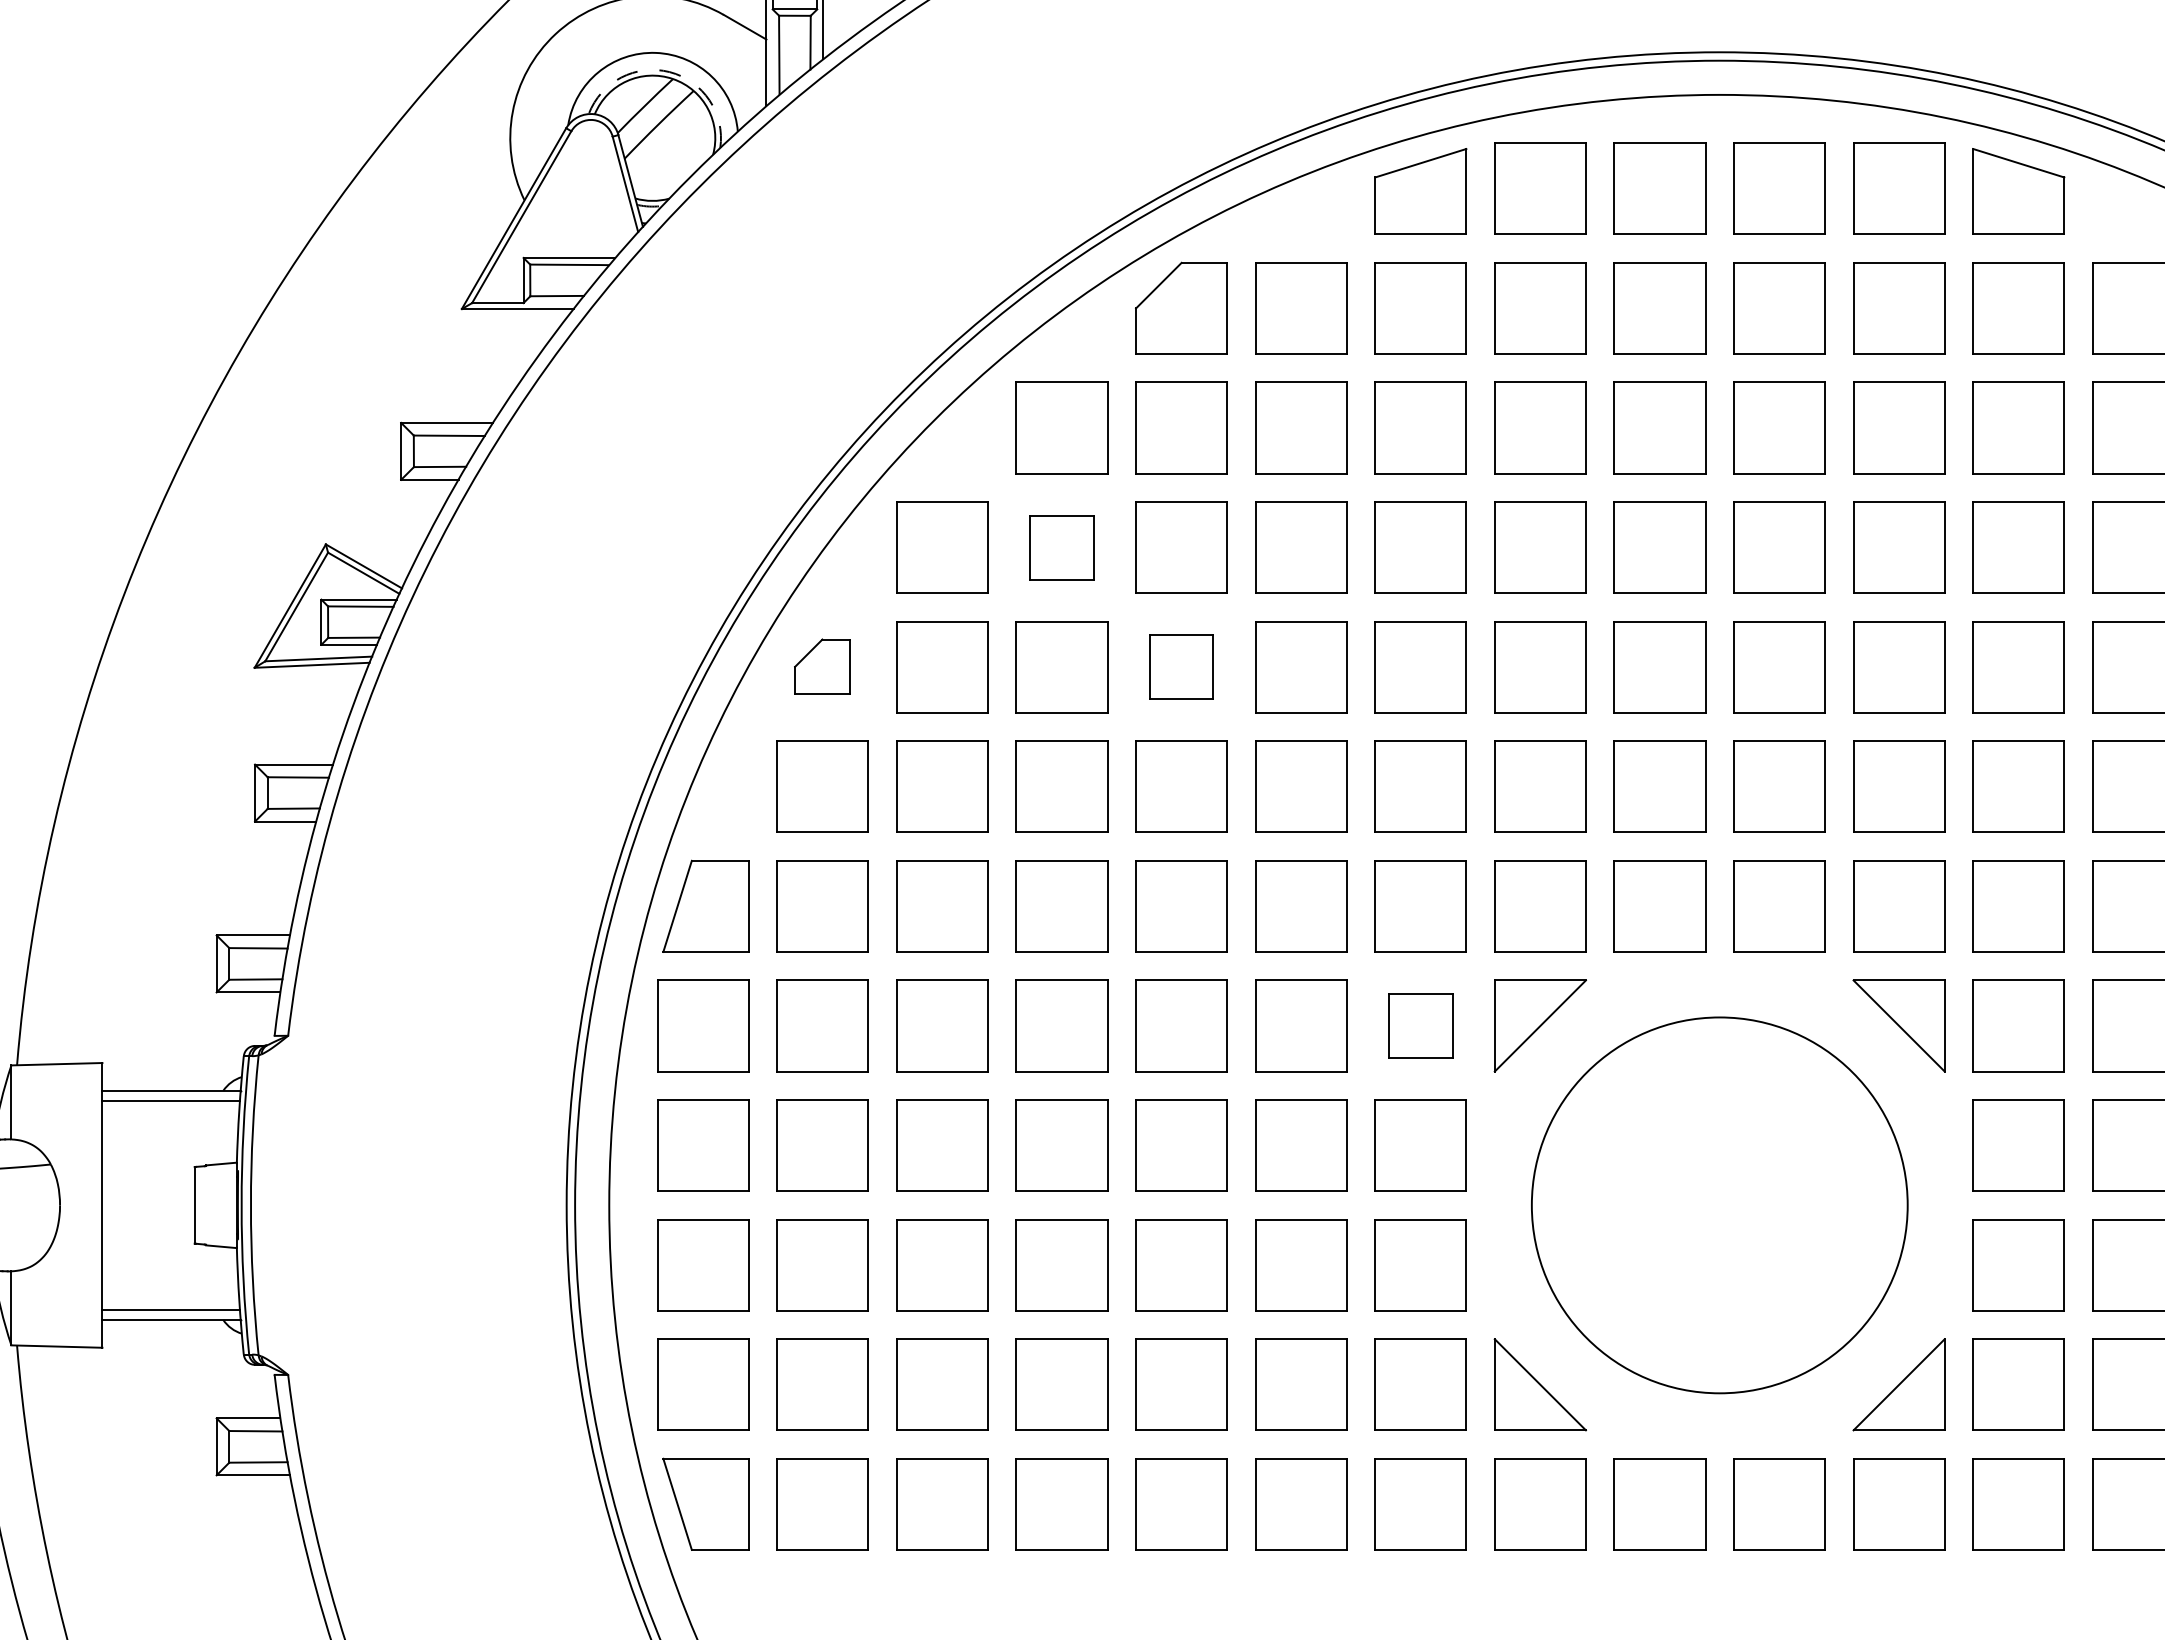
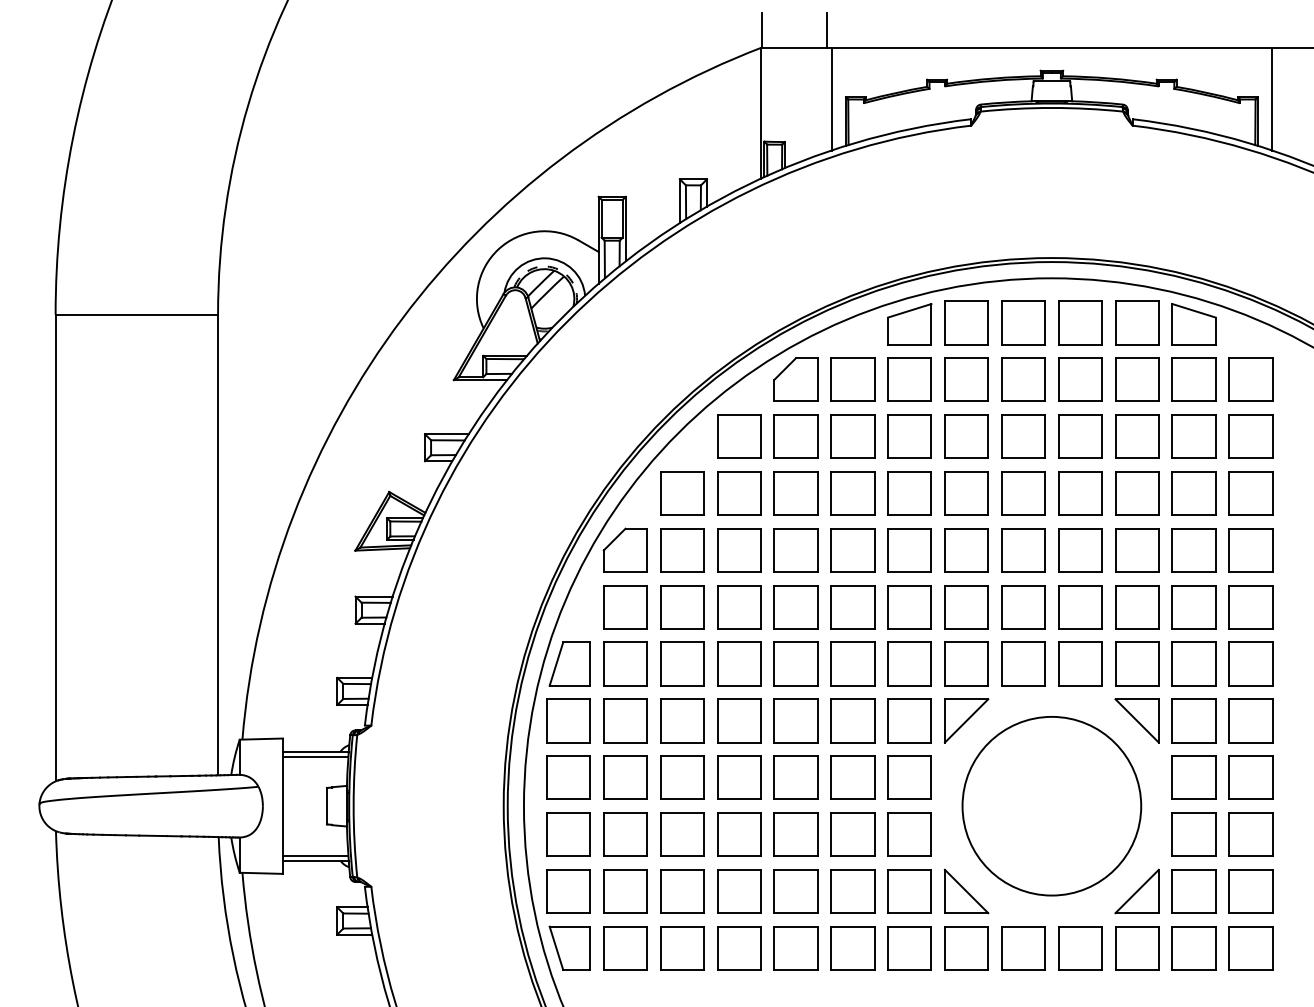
part: (1062, 547) -> (739, 493), size x1.43
part: (820, 665) -> (624, 549), size x1.67
part: (1180, 667) -> (795, 550), size x1.43
part: (1420, 1025) -> (909, 720), size x1.43

